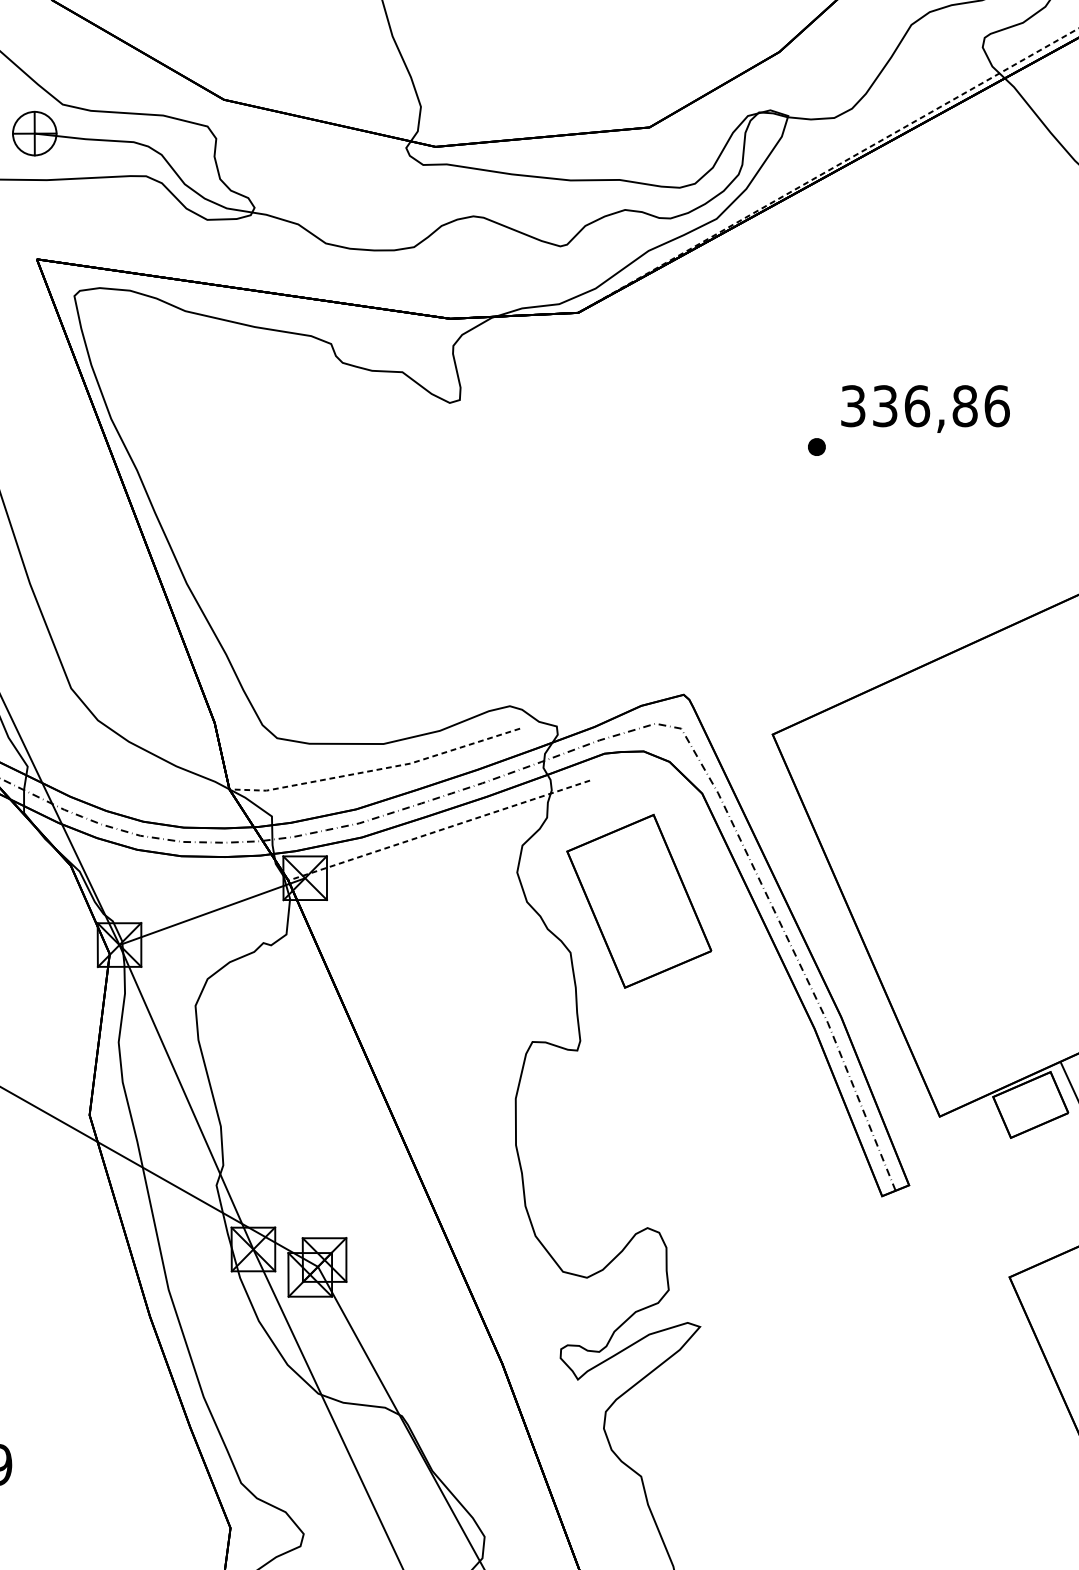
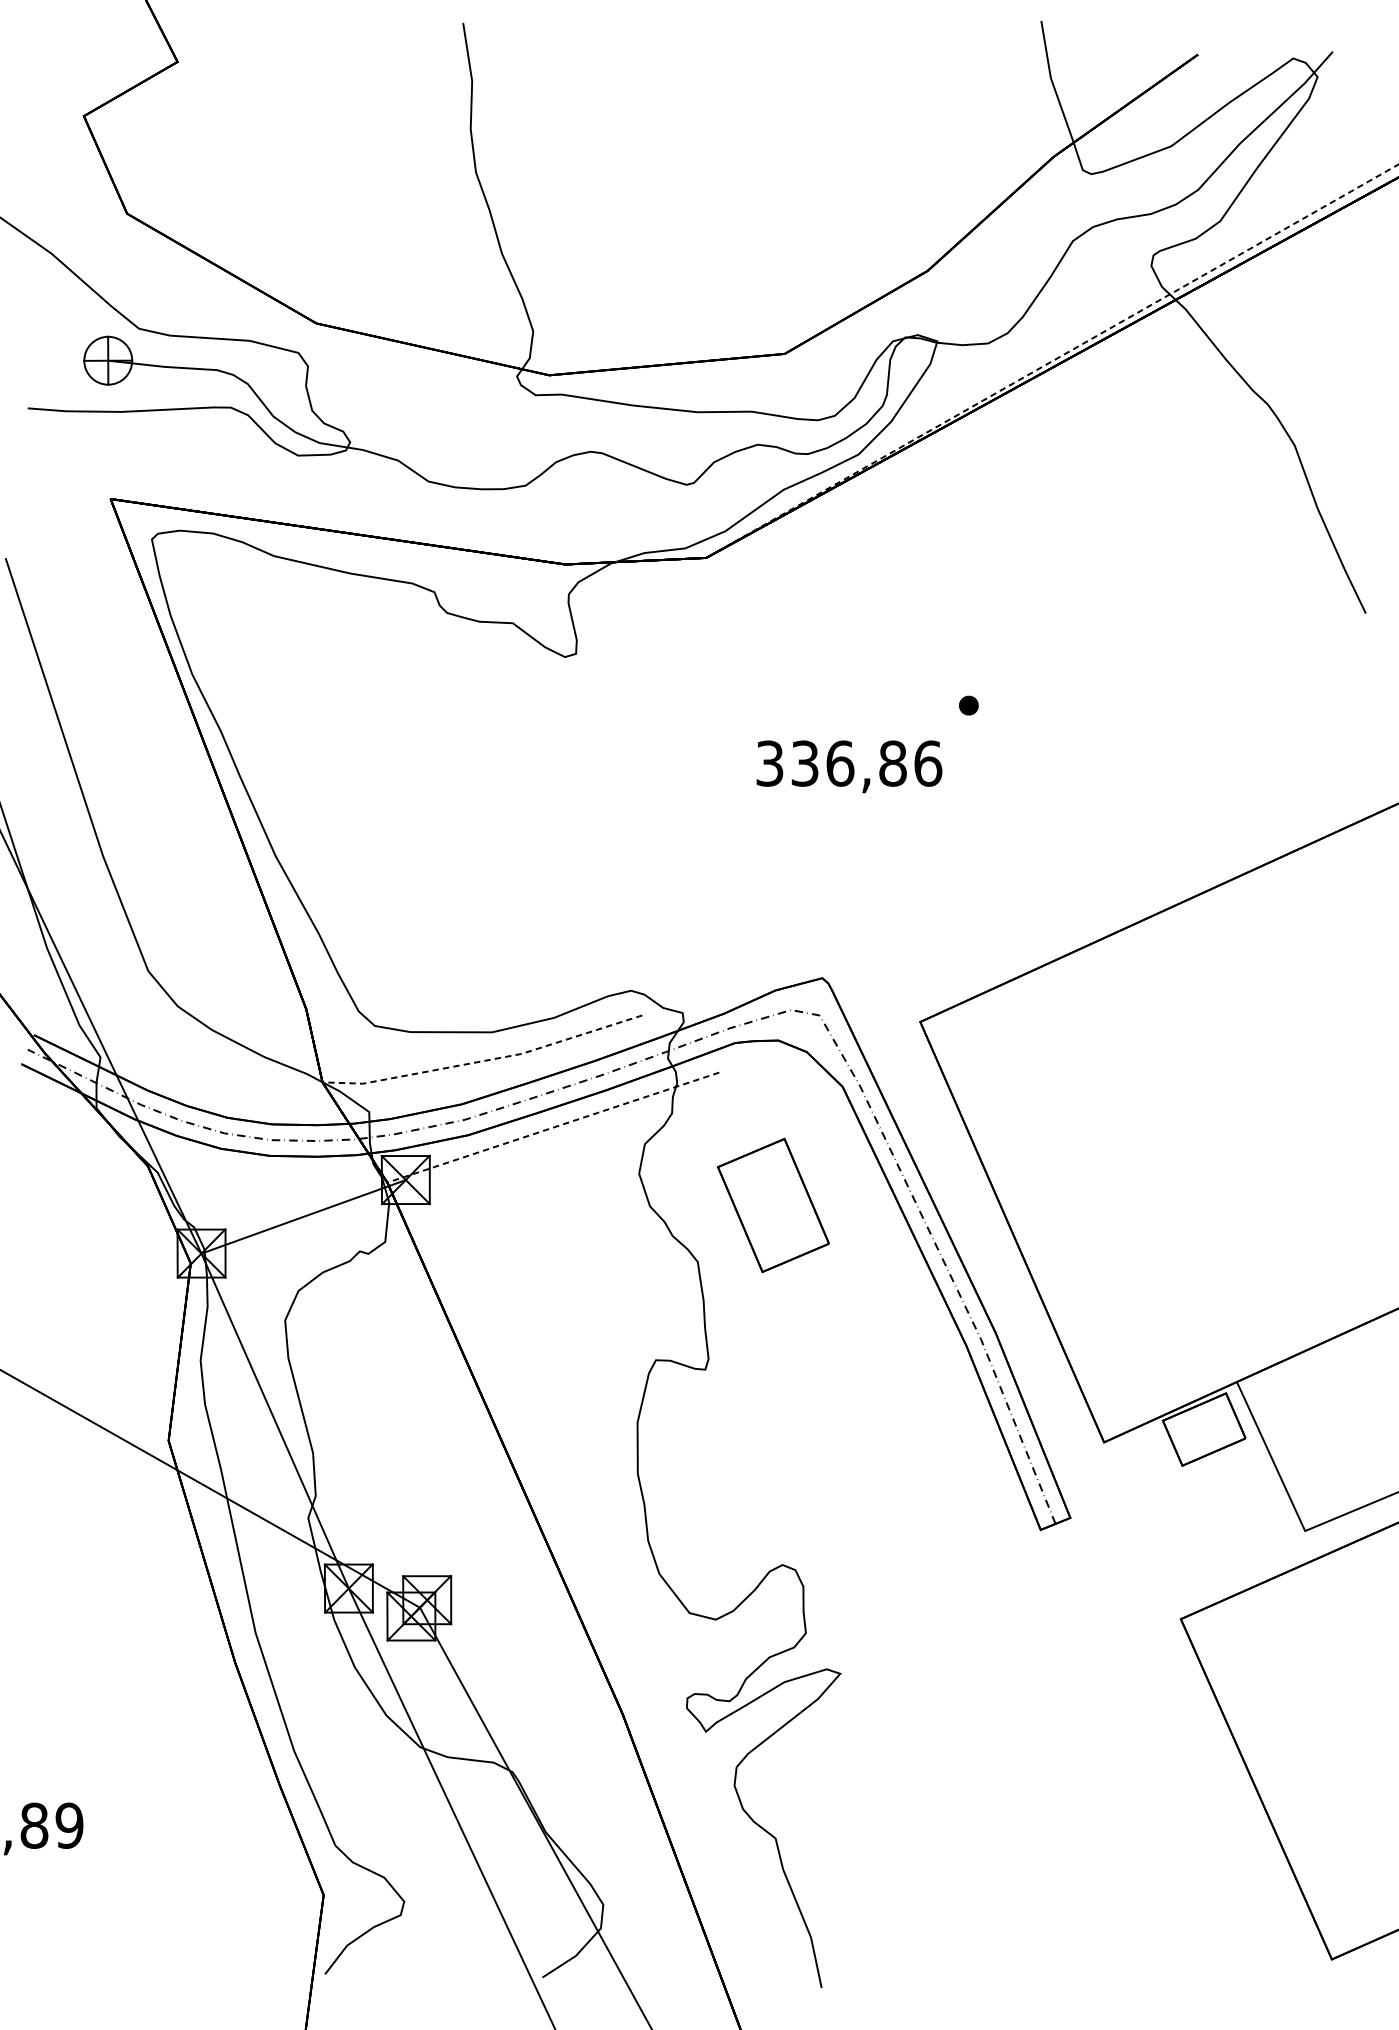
text: (925, 408) -> (849, 766), moved
part: (639, 901) -> (773, 1205), size x0.7

